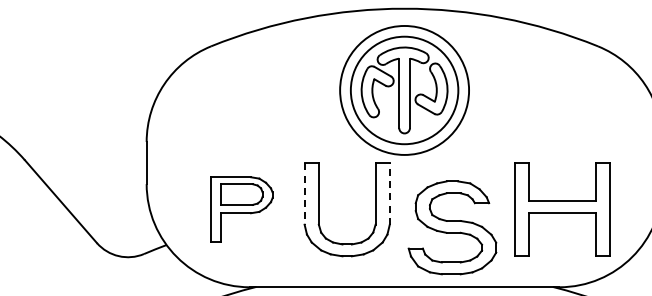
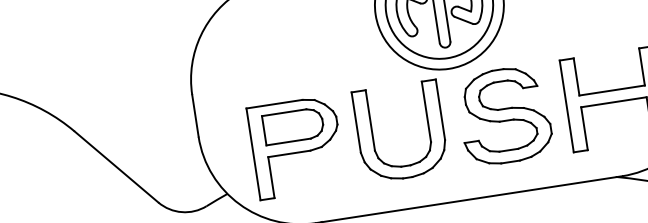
line: (304, 194) -> (356, 123), dashed -> solid
line: (389, 194) -> (440, 110), dashed -> solid
part: (241, 209) -> (296, 147), size x1.43
part: (452, 227) -> (504, 115), moved

